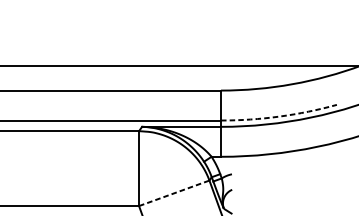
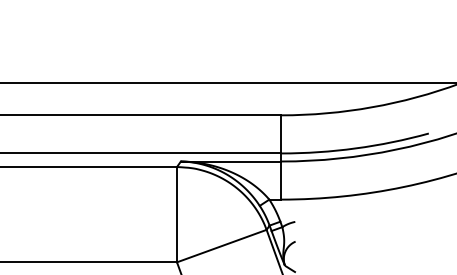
arc: (279, 116) -> (355, 148), dashed -> solid
line: (174, 193) -> (221, 246), dashed -> solid

